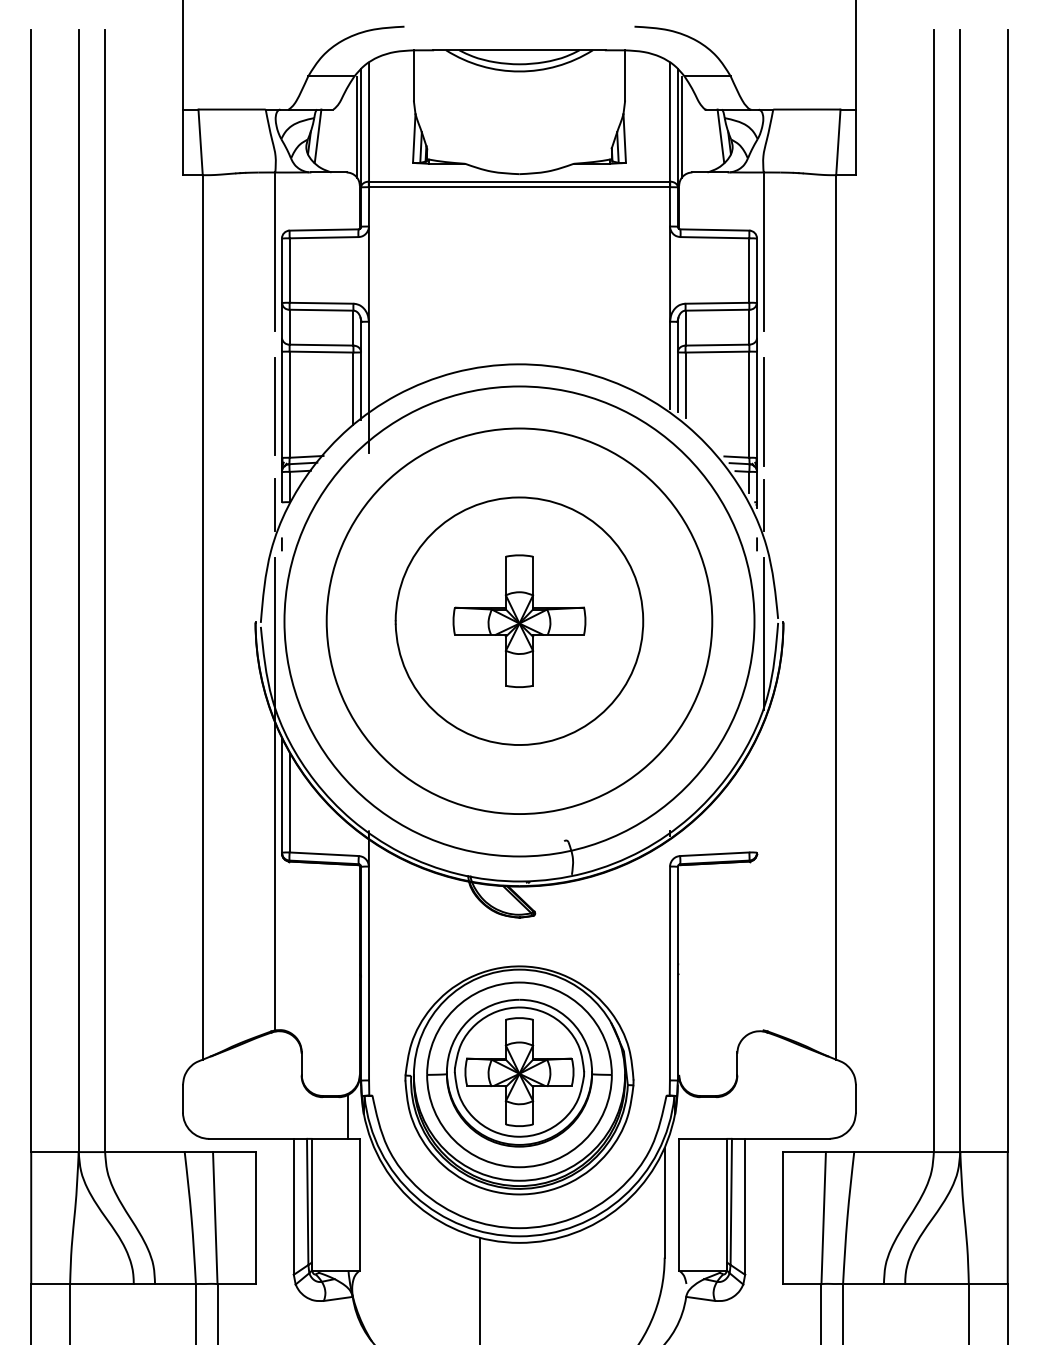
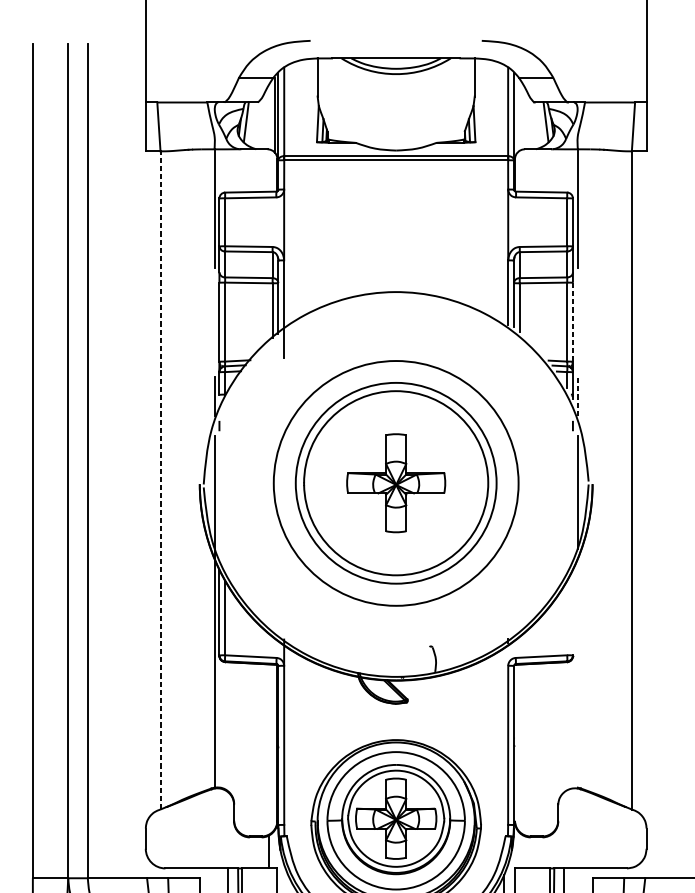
line: (681, 126) -> (516, 115), removed
line: (757, 405) -> (573, 322), solid -> dashed
line: (275, 406) -> (214, 323), removed
line: (763, 412) -> (577, 327), removed
line: (763, 505) -> (577, 397), solid -> dashed
line: (202, 616) -> (160, 479), solid -> dashed
circle: (519, 621) -> (396, 483), size x0.7
circle: (519, 621) -> (396, 483), size x0.7

